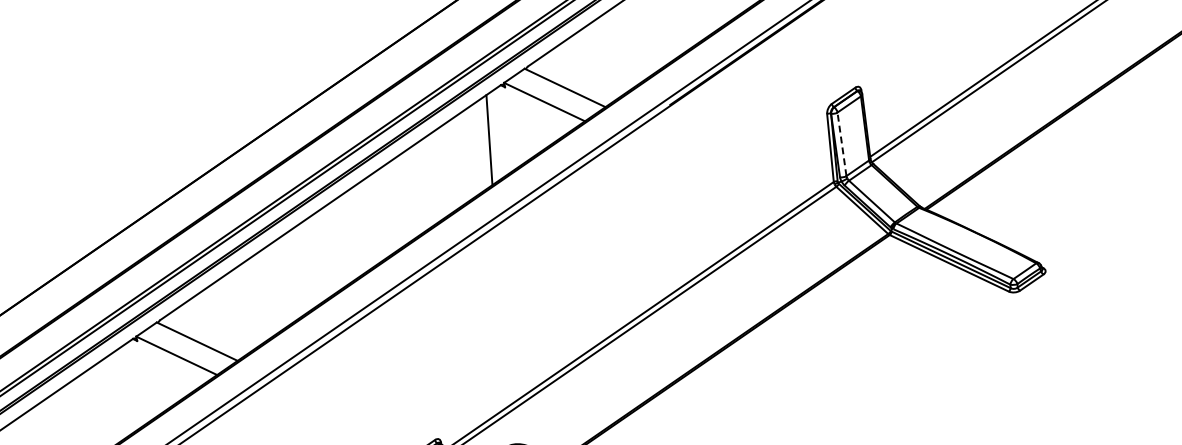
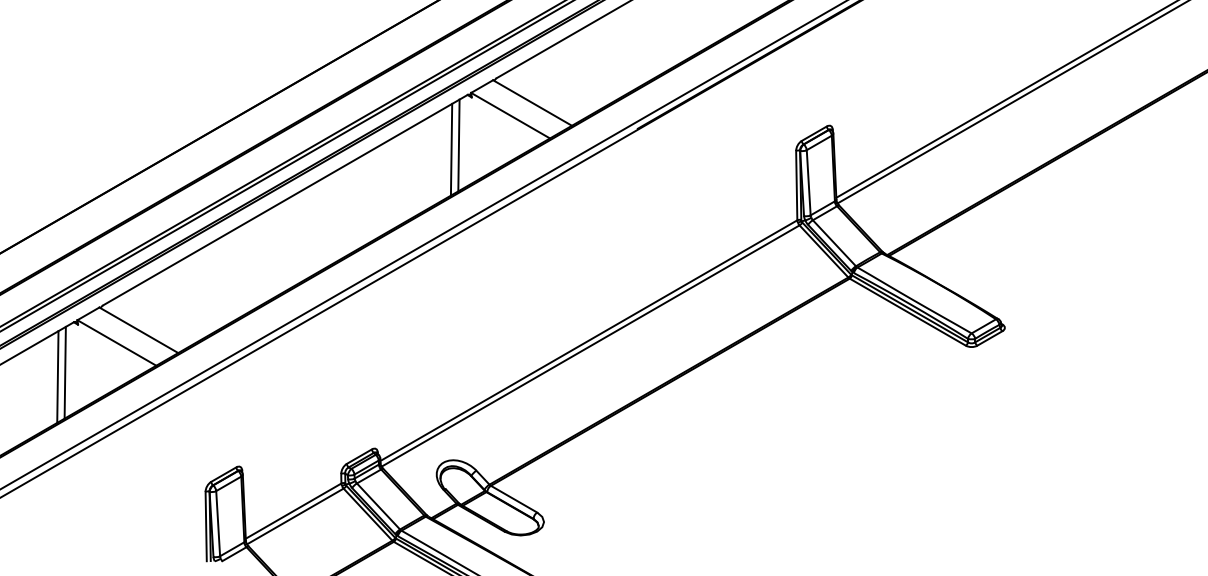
line: (495, 135) -> (458, 145), added
line: (841, 144) -> (808, 182), dashed -> solid
line: (127, 388) -> (64, 372), added
line: (121, 393) -> (57, 376), added

